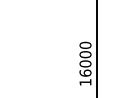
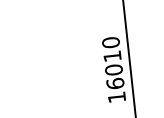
text: (85, 54) -> (112, 56), 16000 -> 16010

